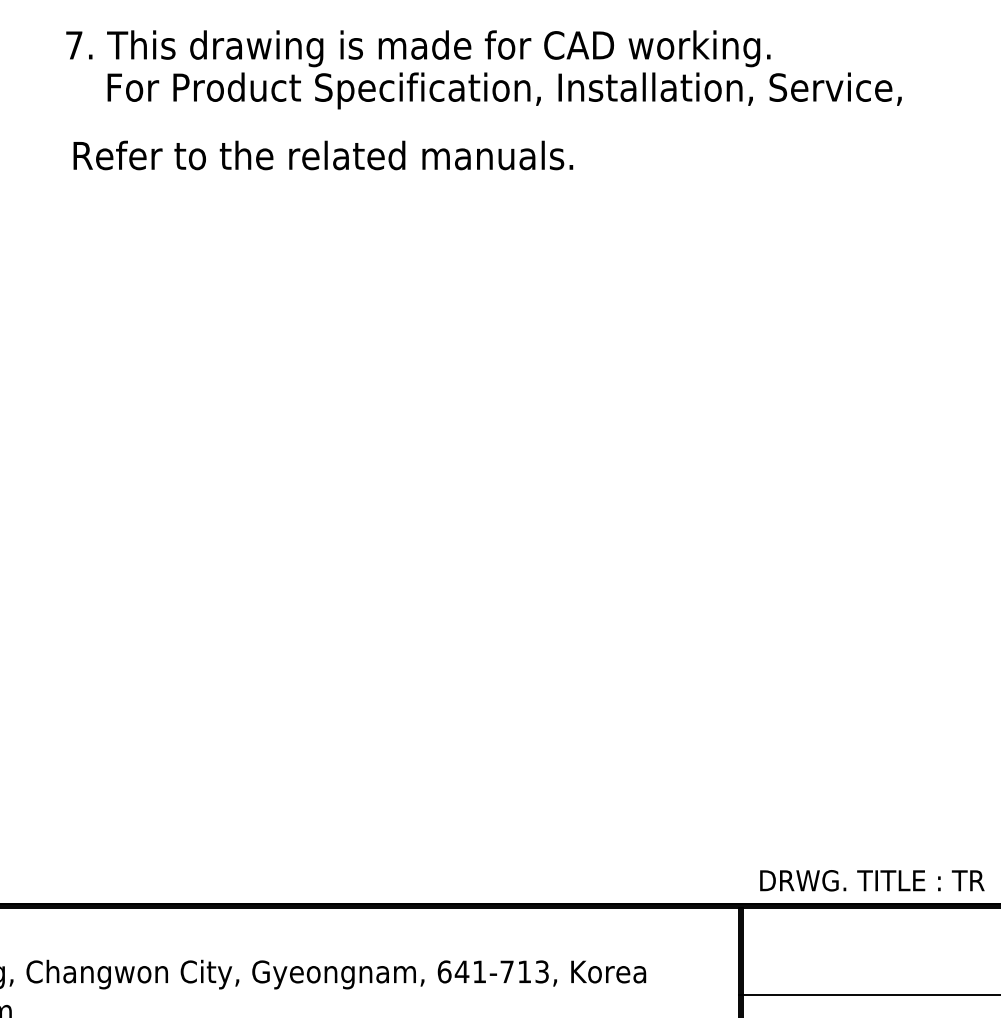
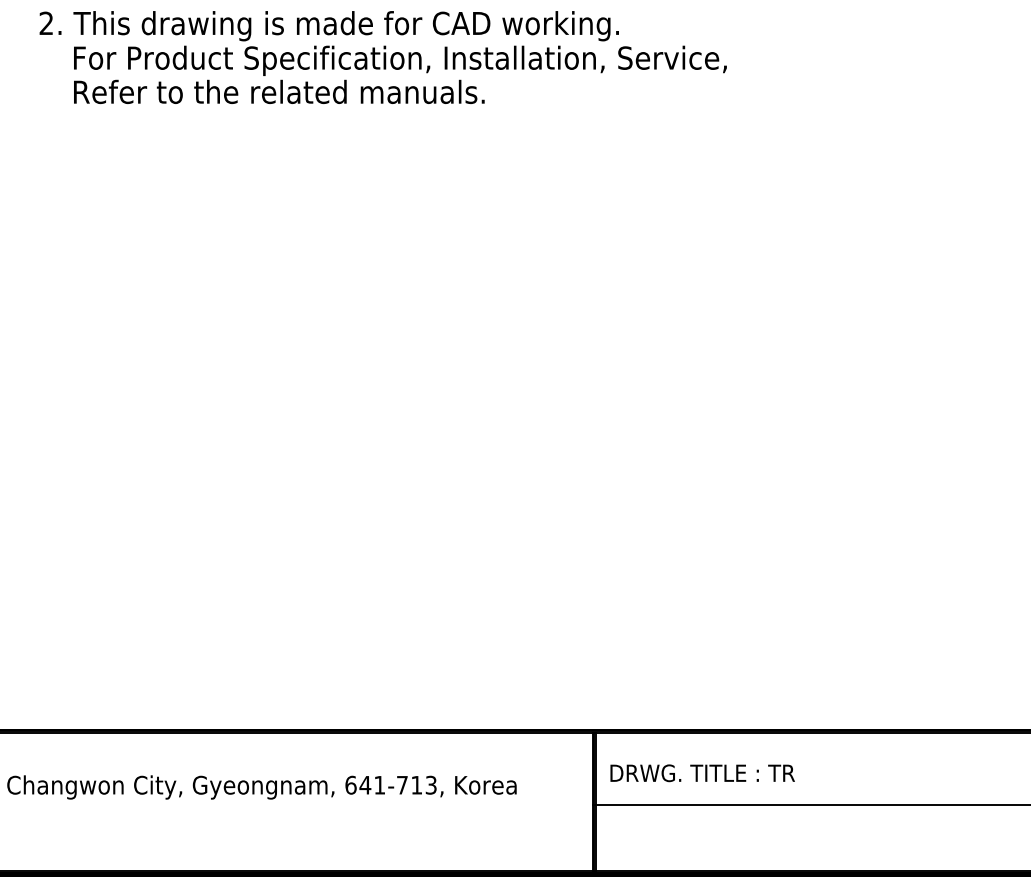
text: (74, 44) -> (46, 22), 7. -> 2.
text: (323, 154) -> (279, 91), moved
text: (872, 881) -> (702, 773), moved

